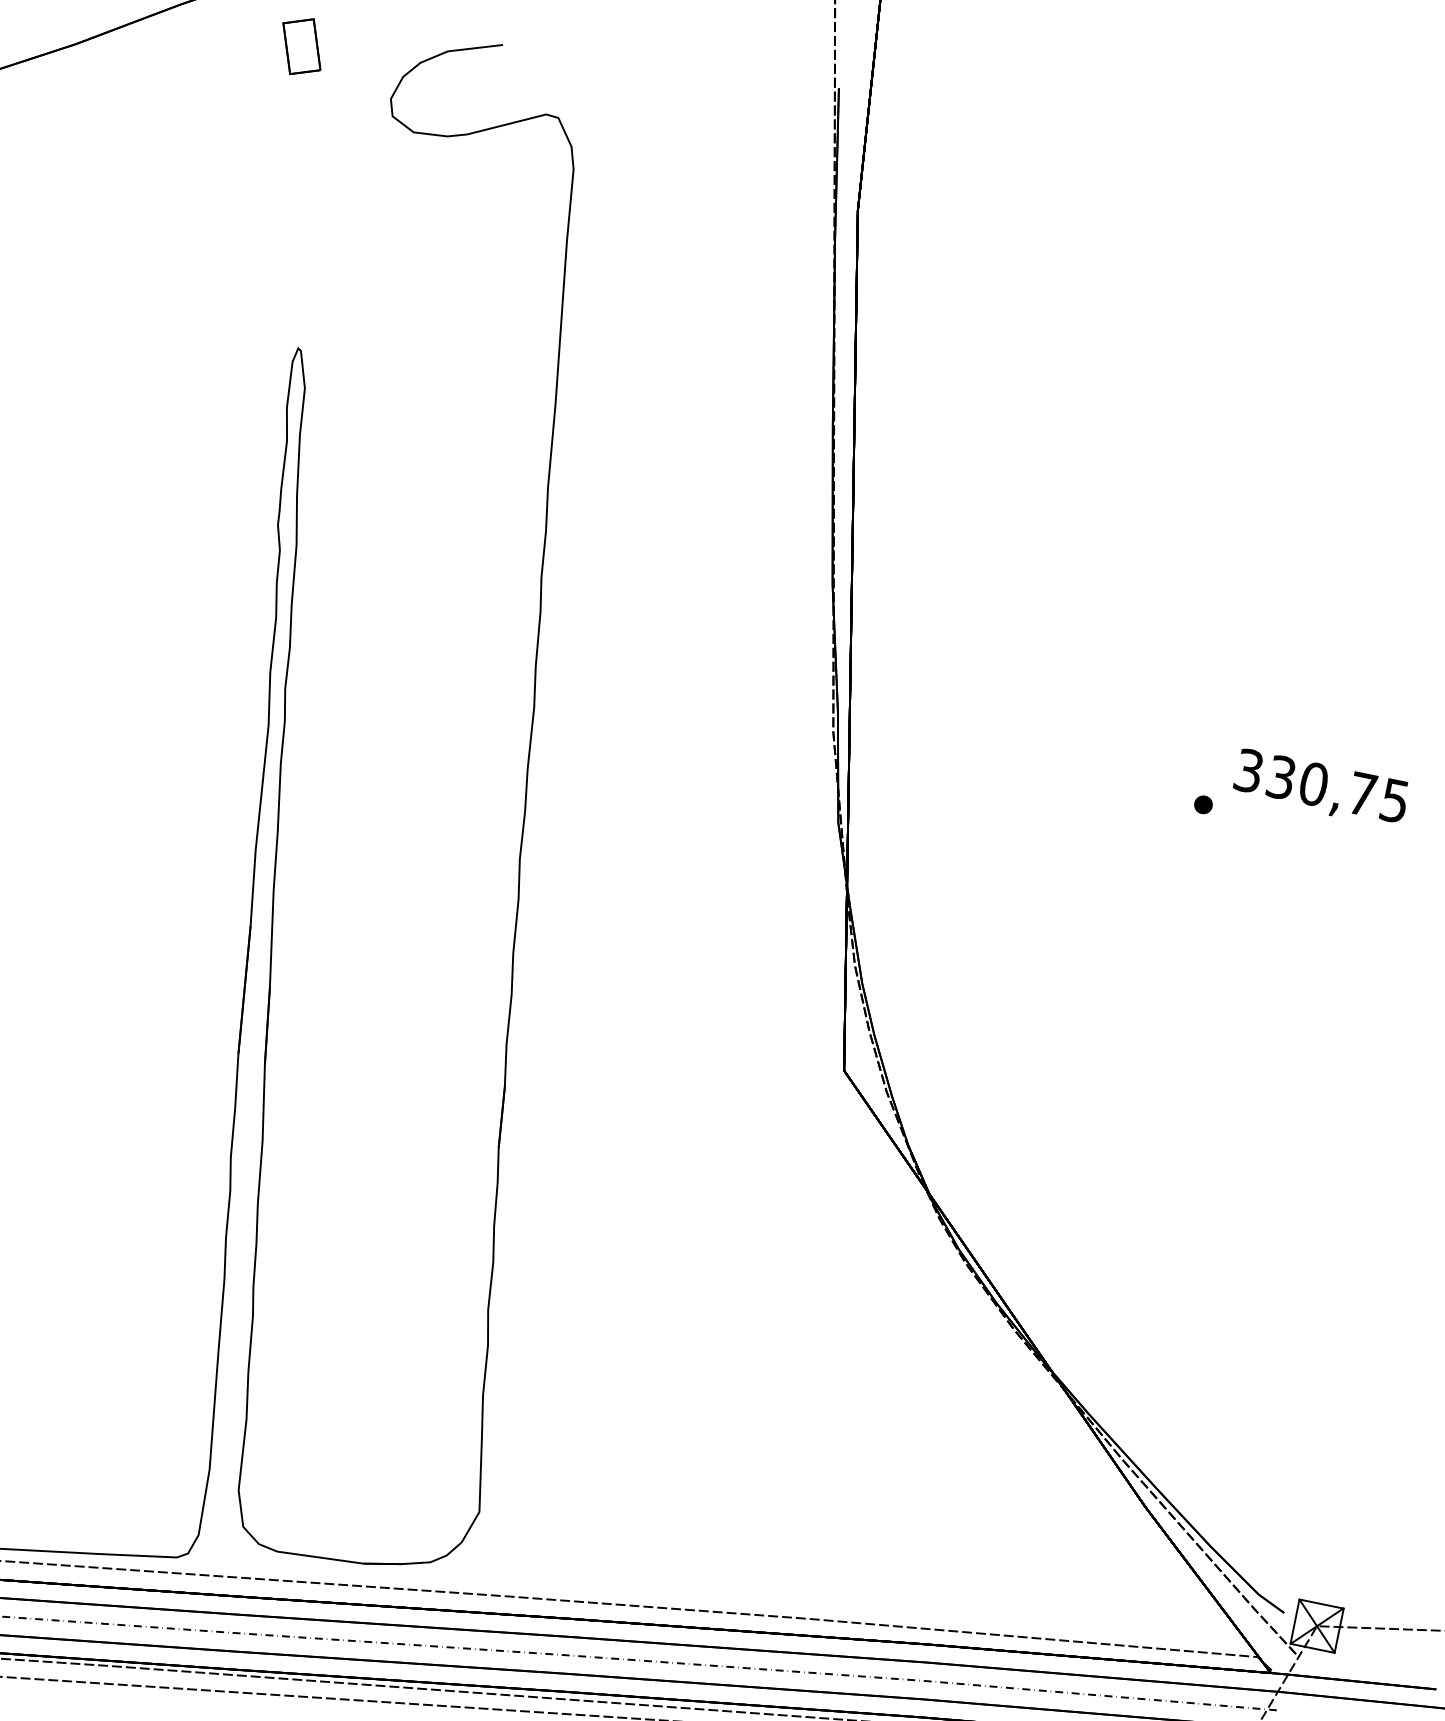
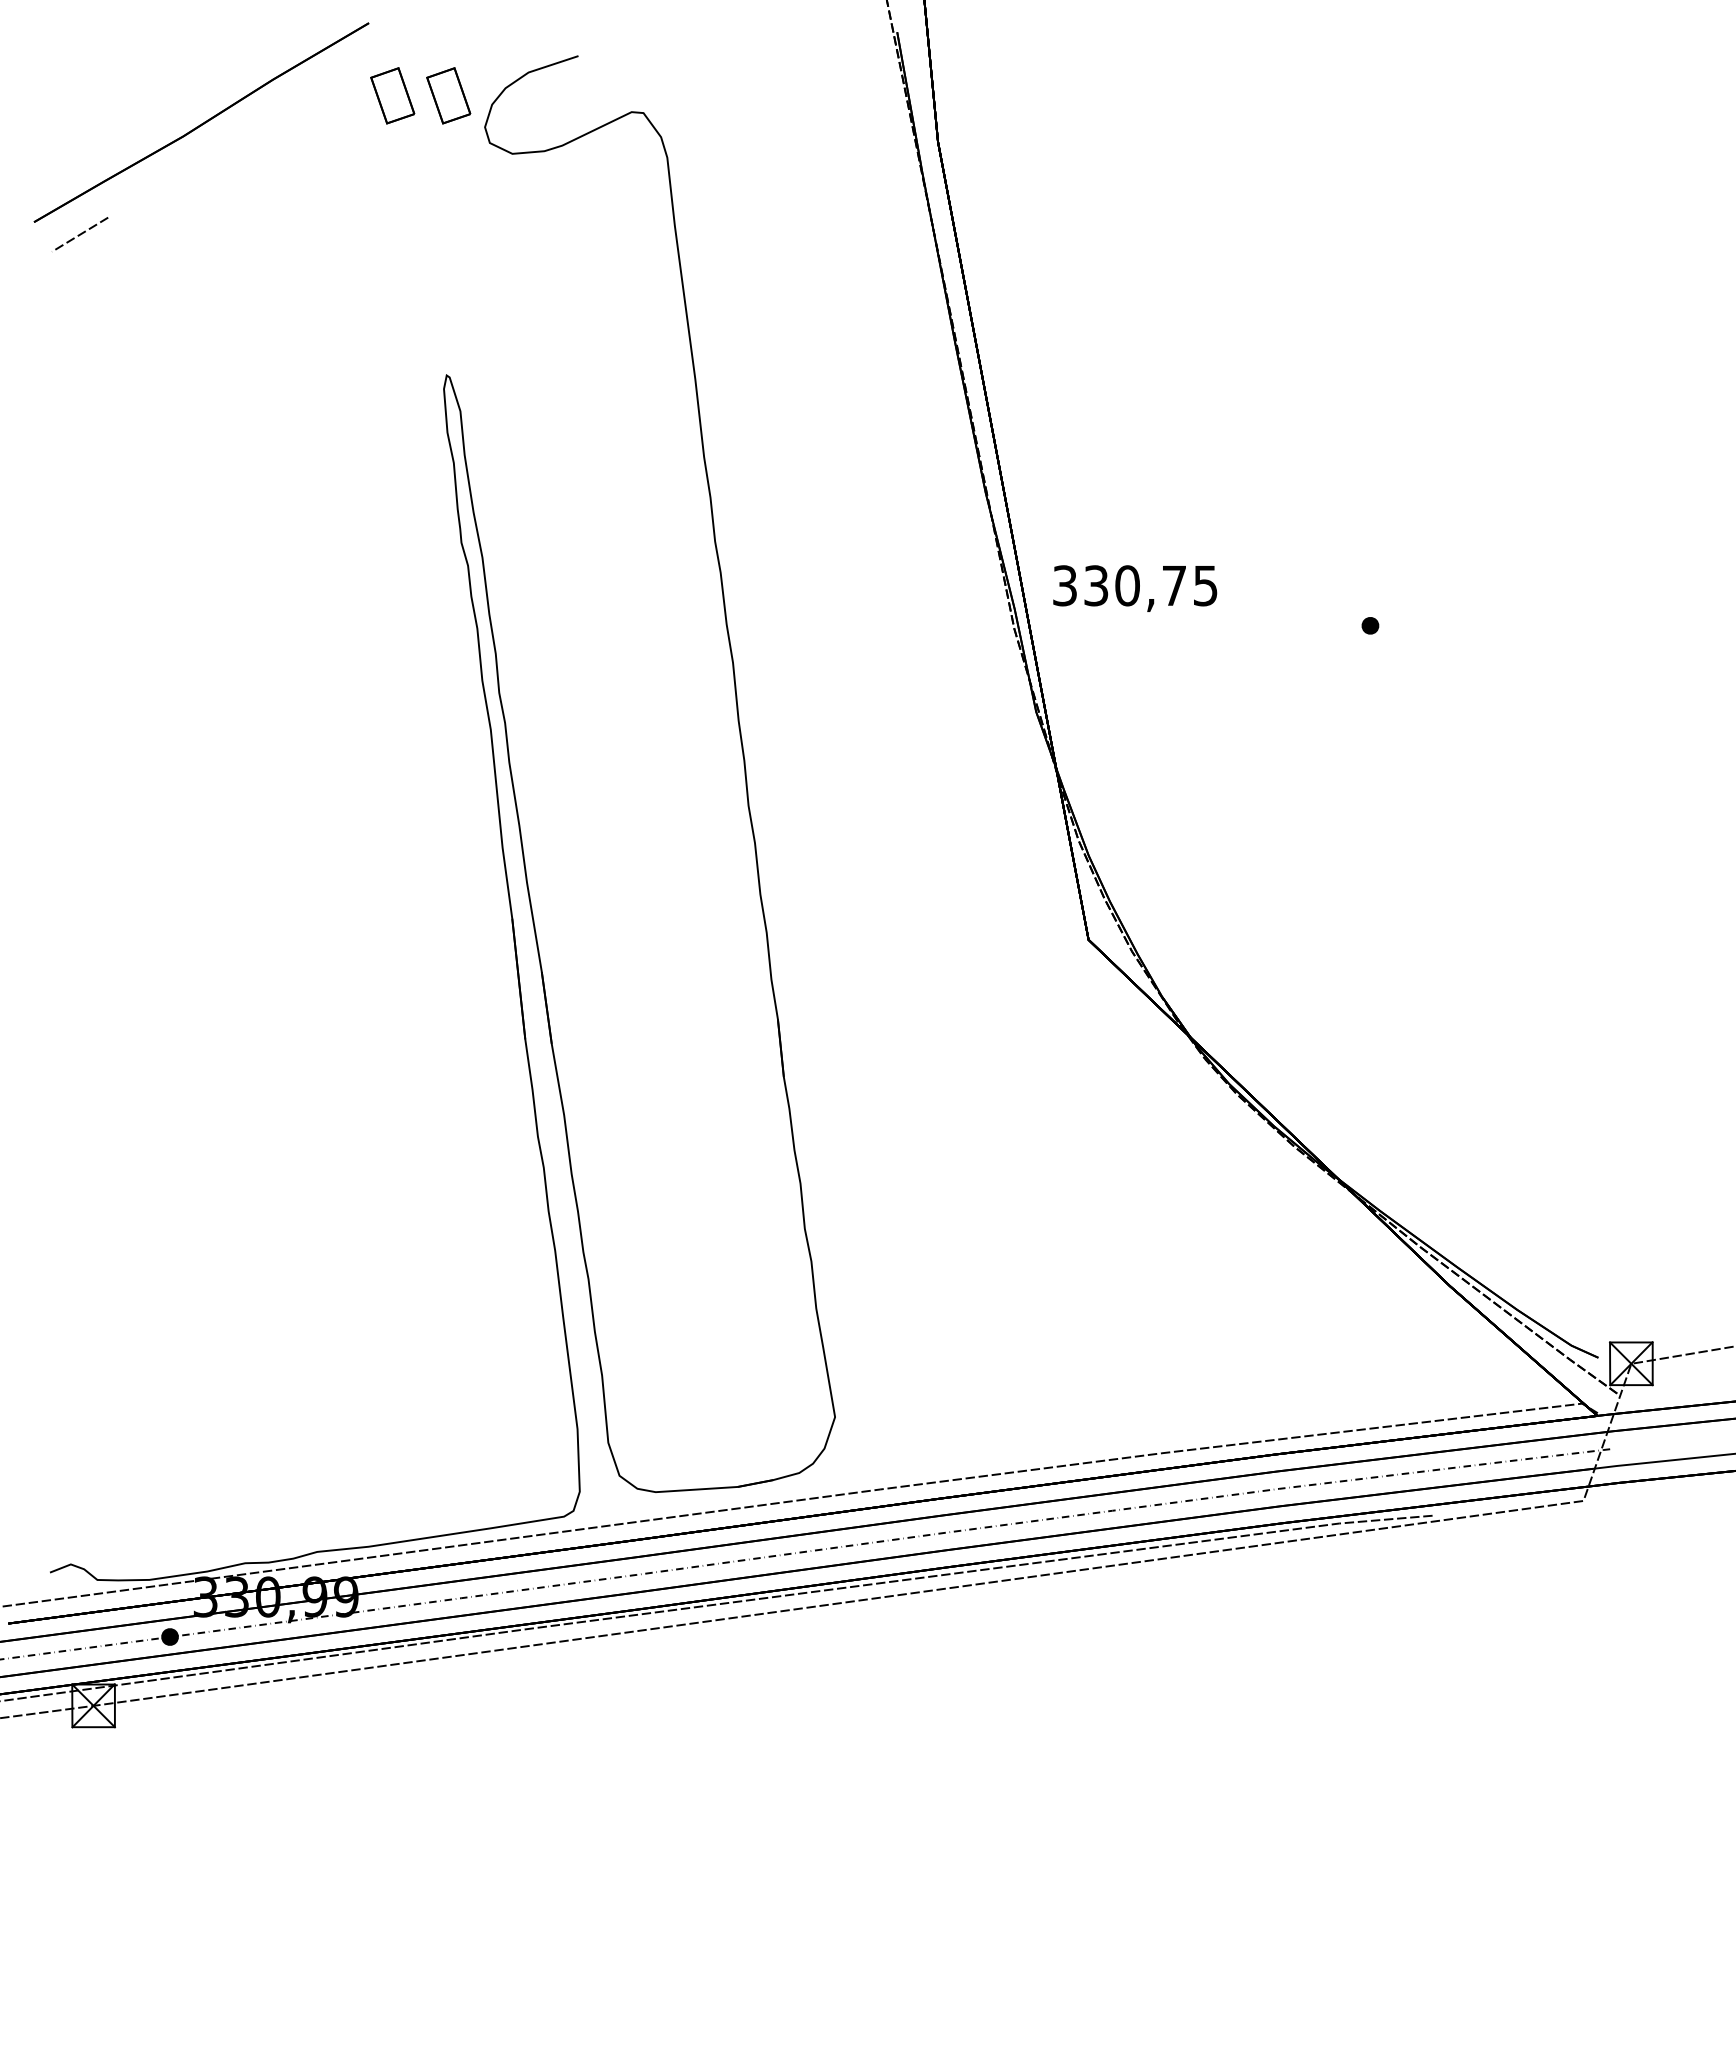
part: (359, 58) -> (448, 95), added
text: (1321, 788) -> (1135, 588), moved

